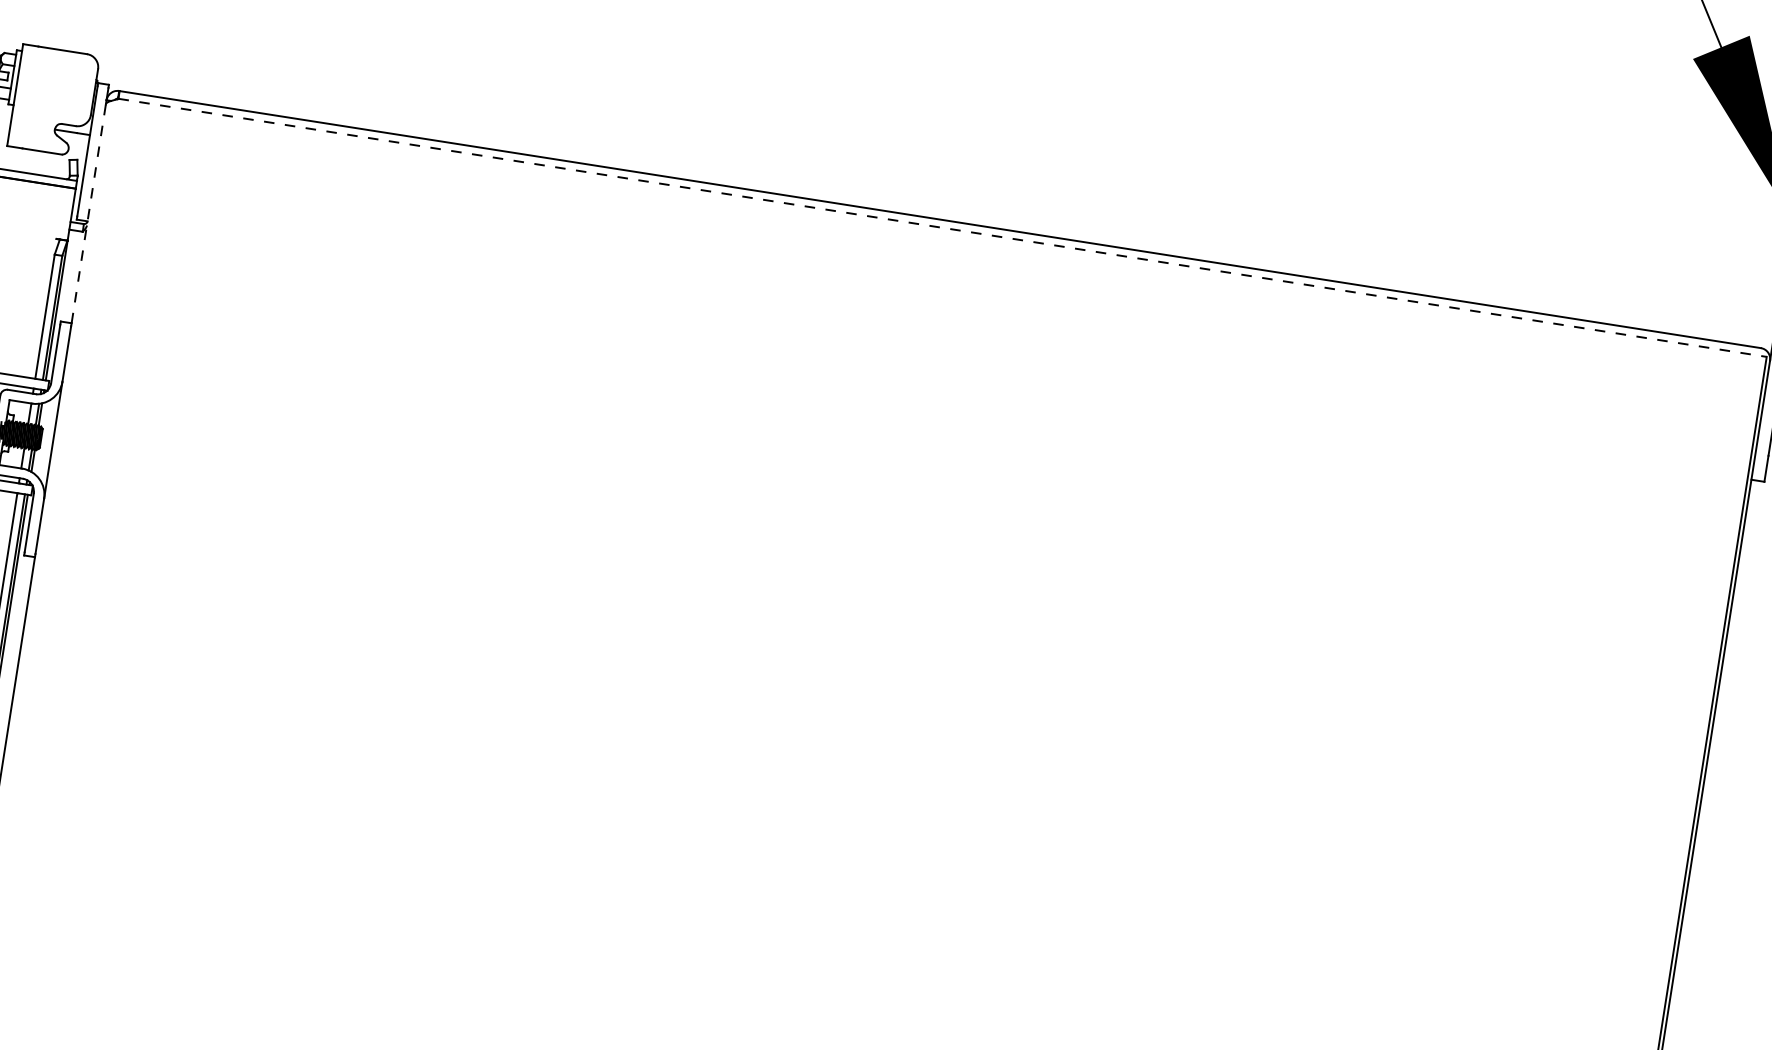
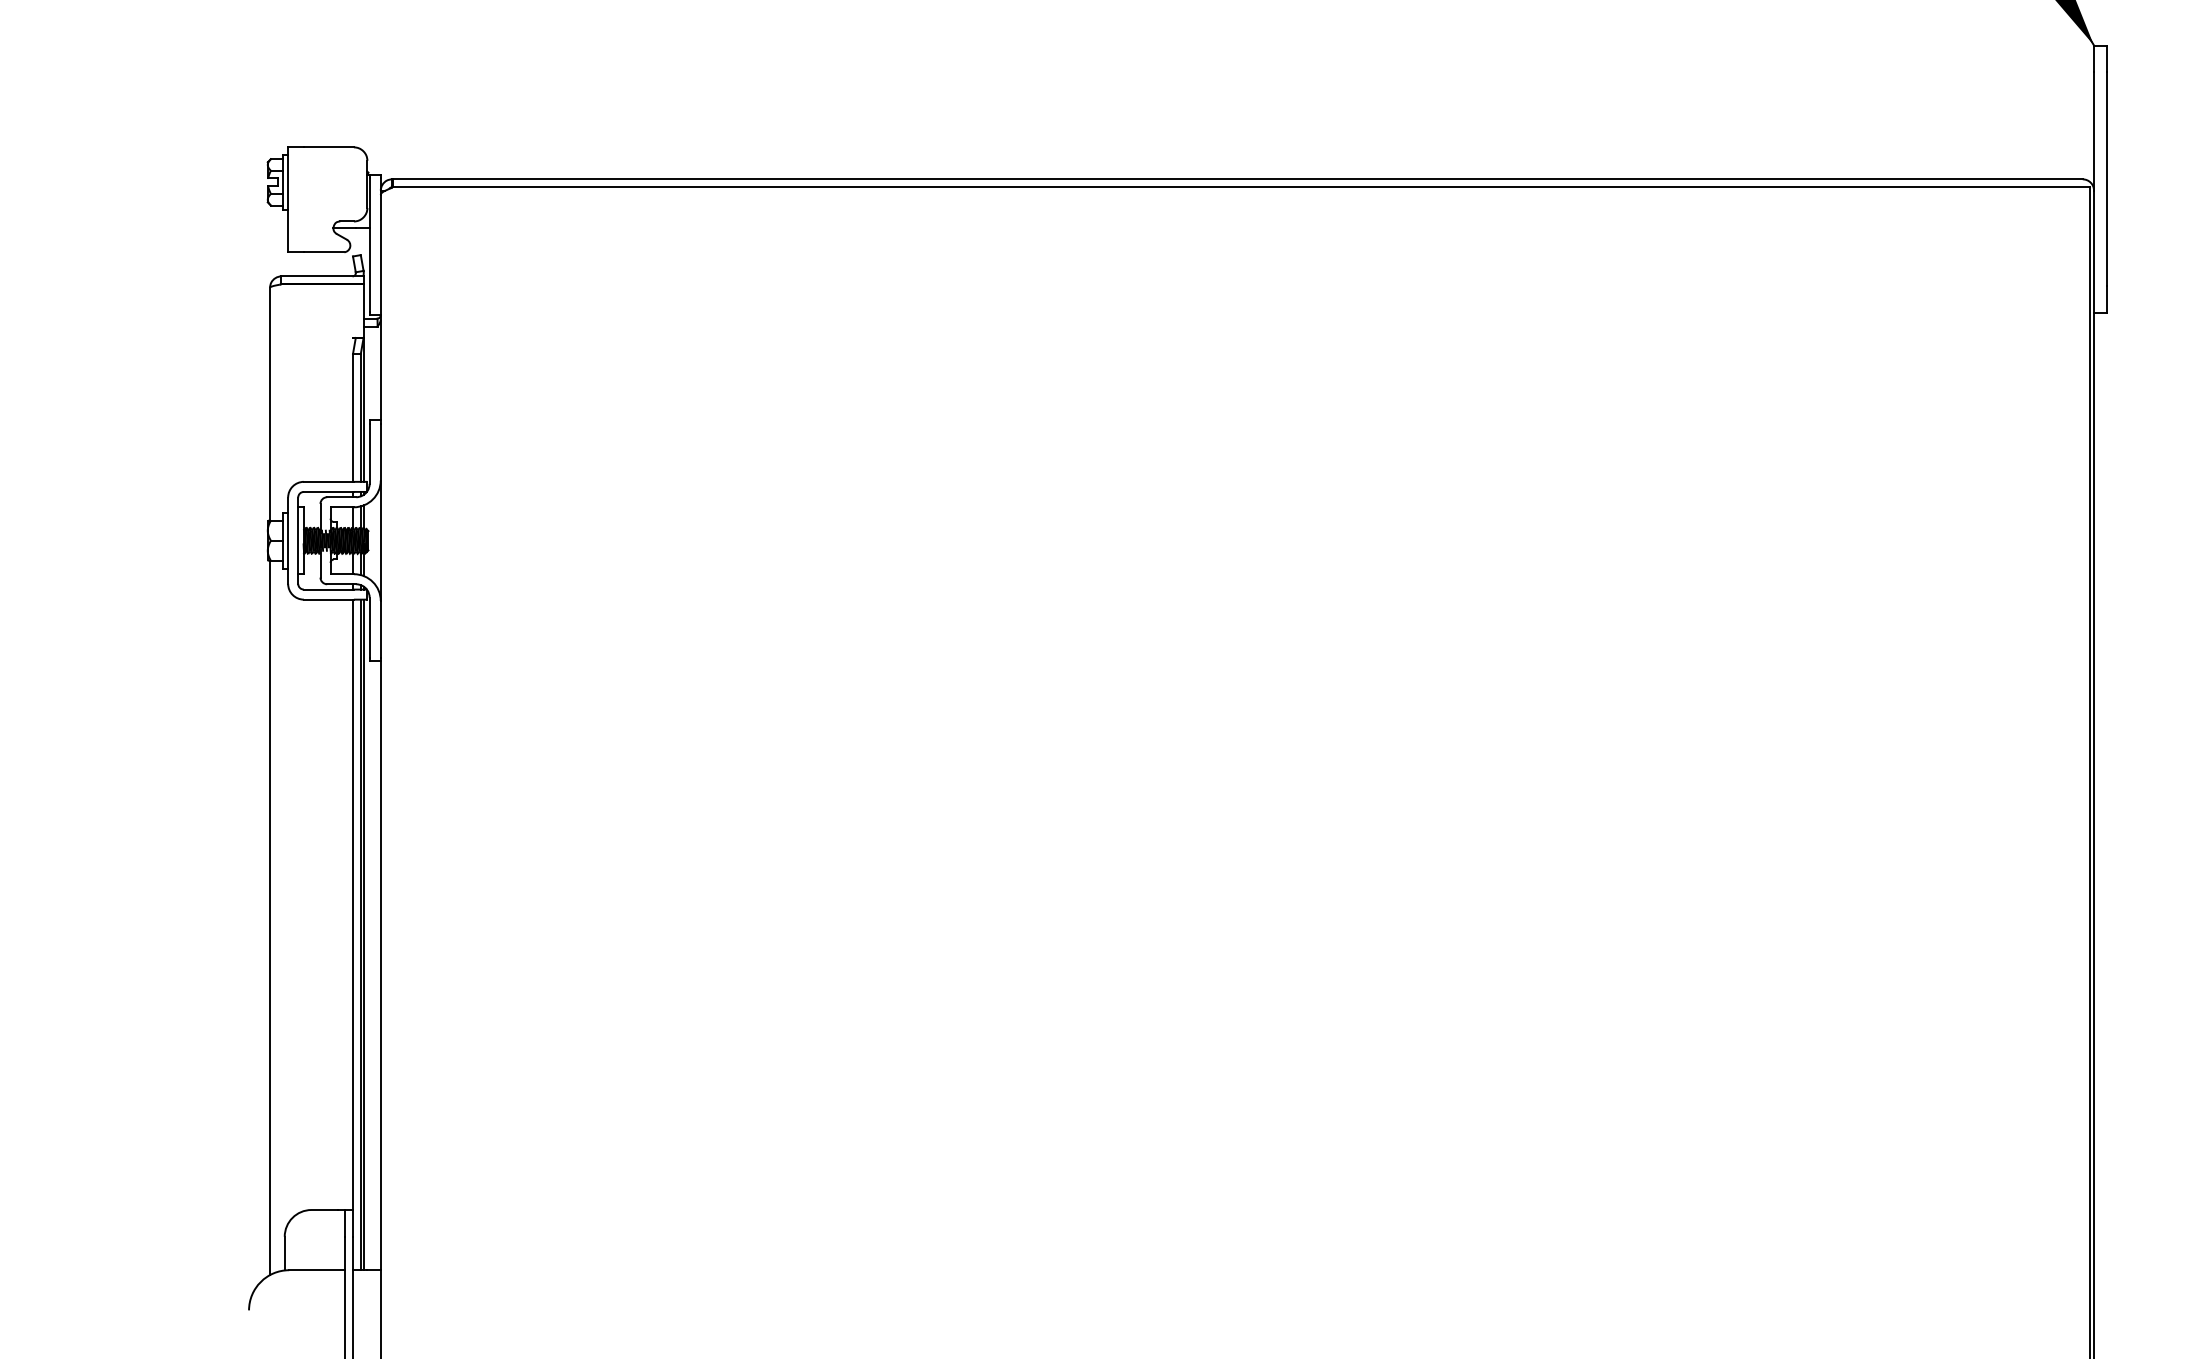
line: (88, 213) -> (380, 307), dashed -> solid
line: (942, 228) -> (1241, 187), dashed -> solid

